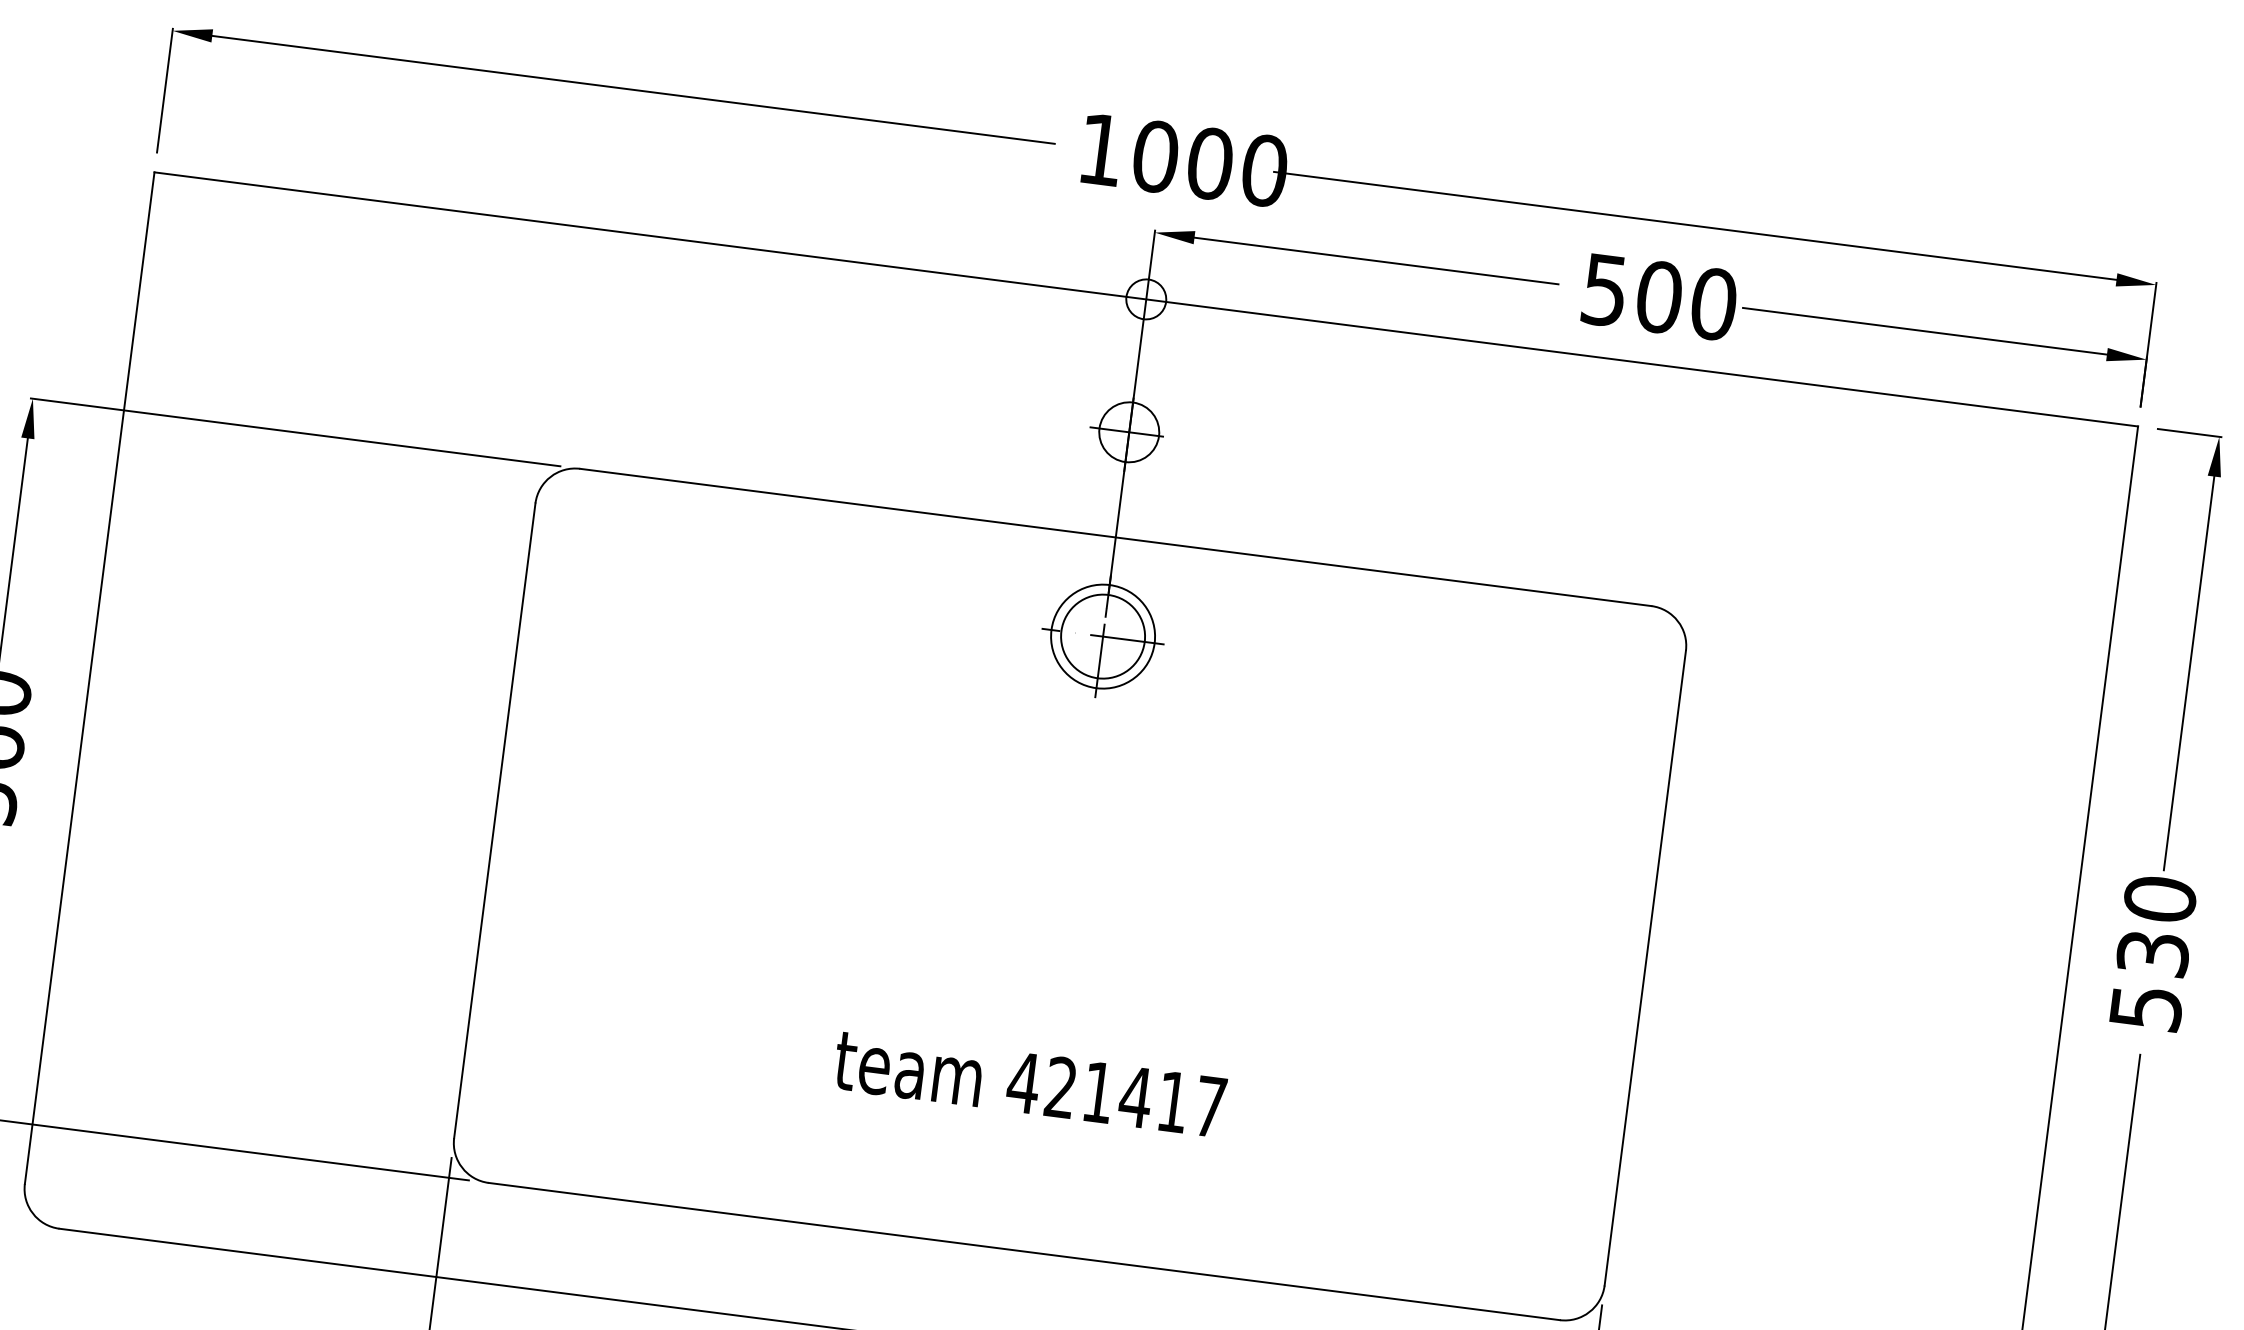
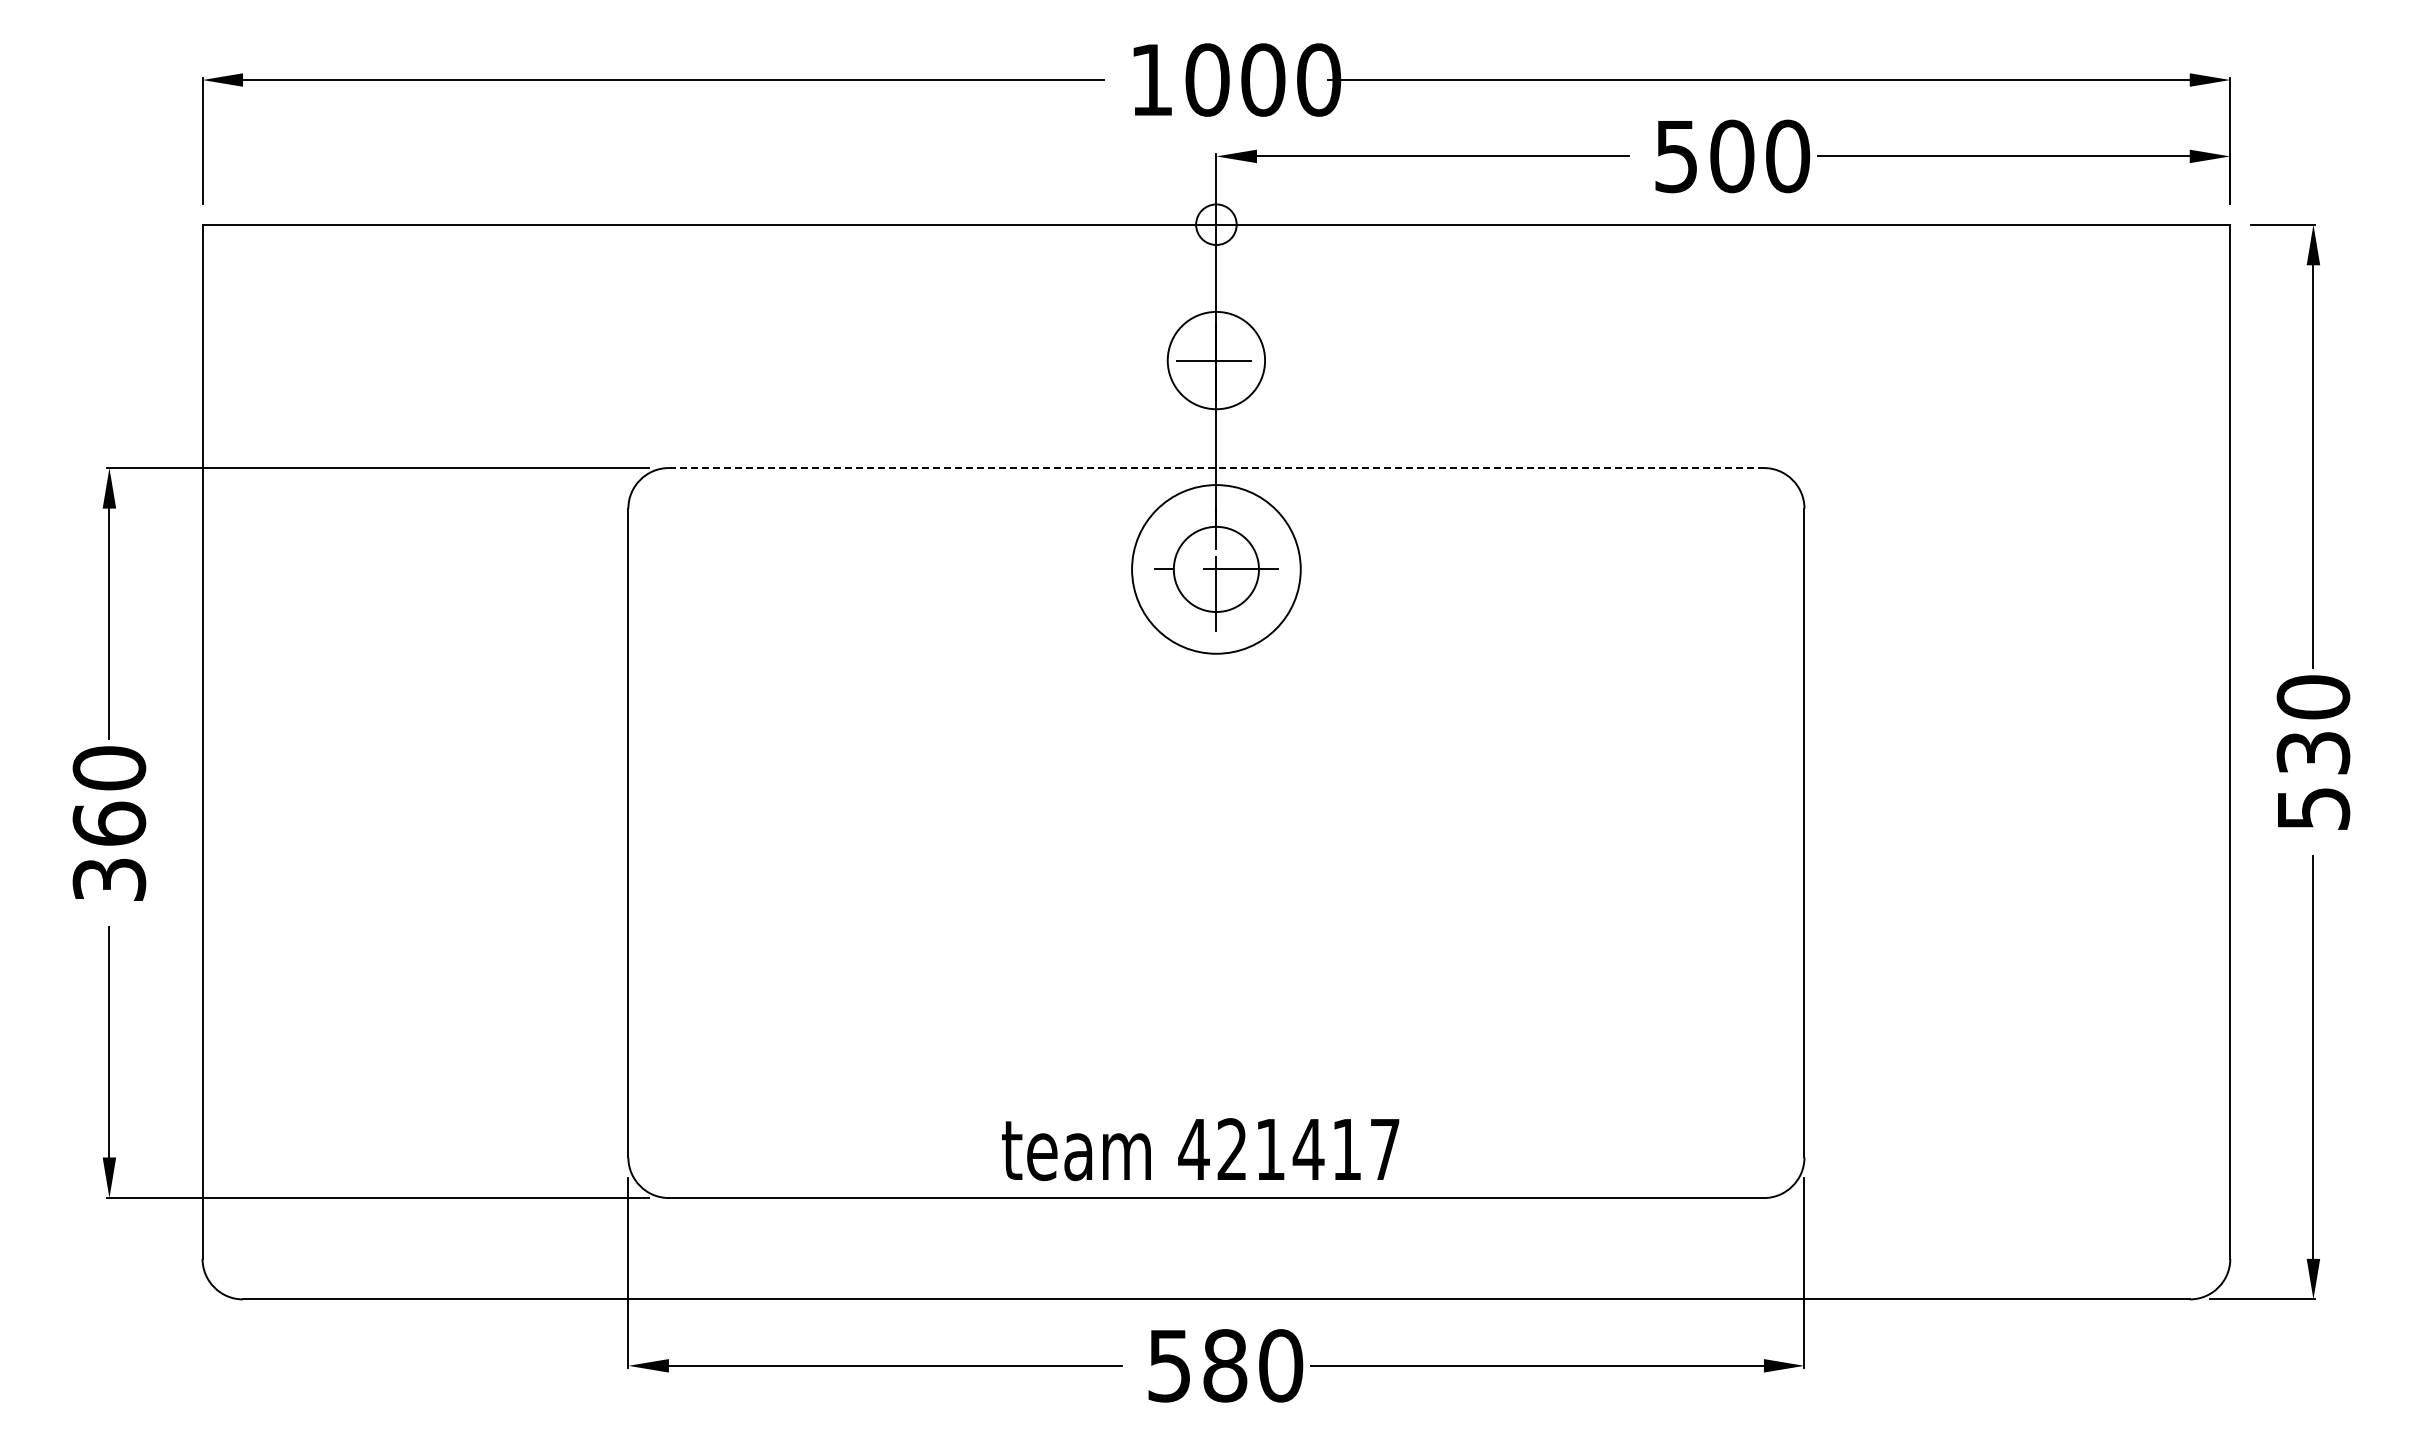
circle: (1129, 432) -> (1216, 360), size x1.6
line: (1115, 537) -> (1216, 468), solid -> dashed
circle: (1103, 636) -> (1216, 569), size x1.6
text: (1029, 1083) -> (1200, 1149), moved

